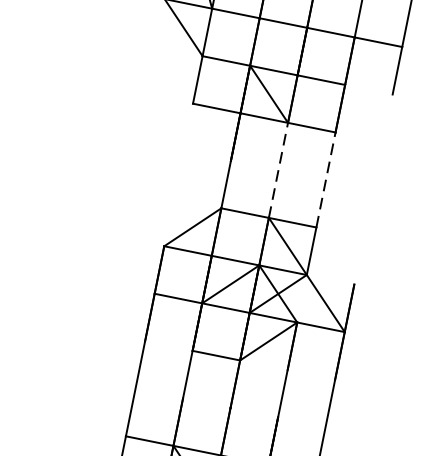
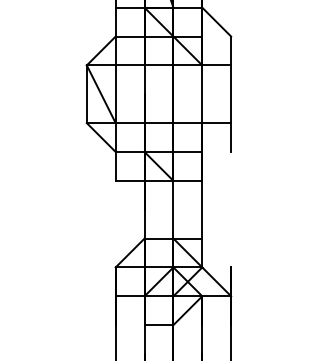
line: (278, 170) -> (173, 209), dashed -> solid
line: (326, 179) -> (202, 209), dashed -> solid

